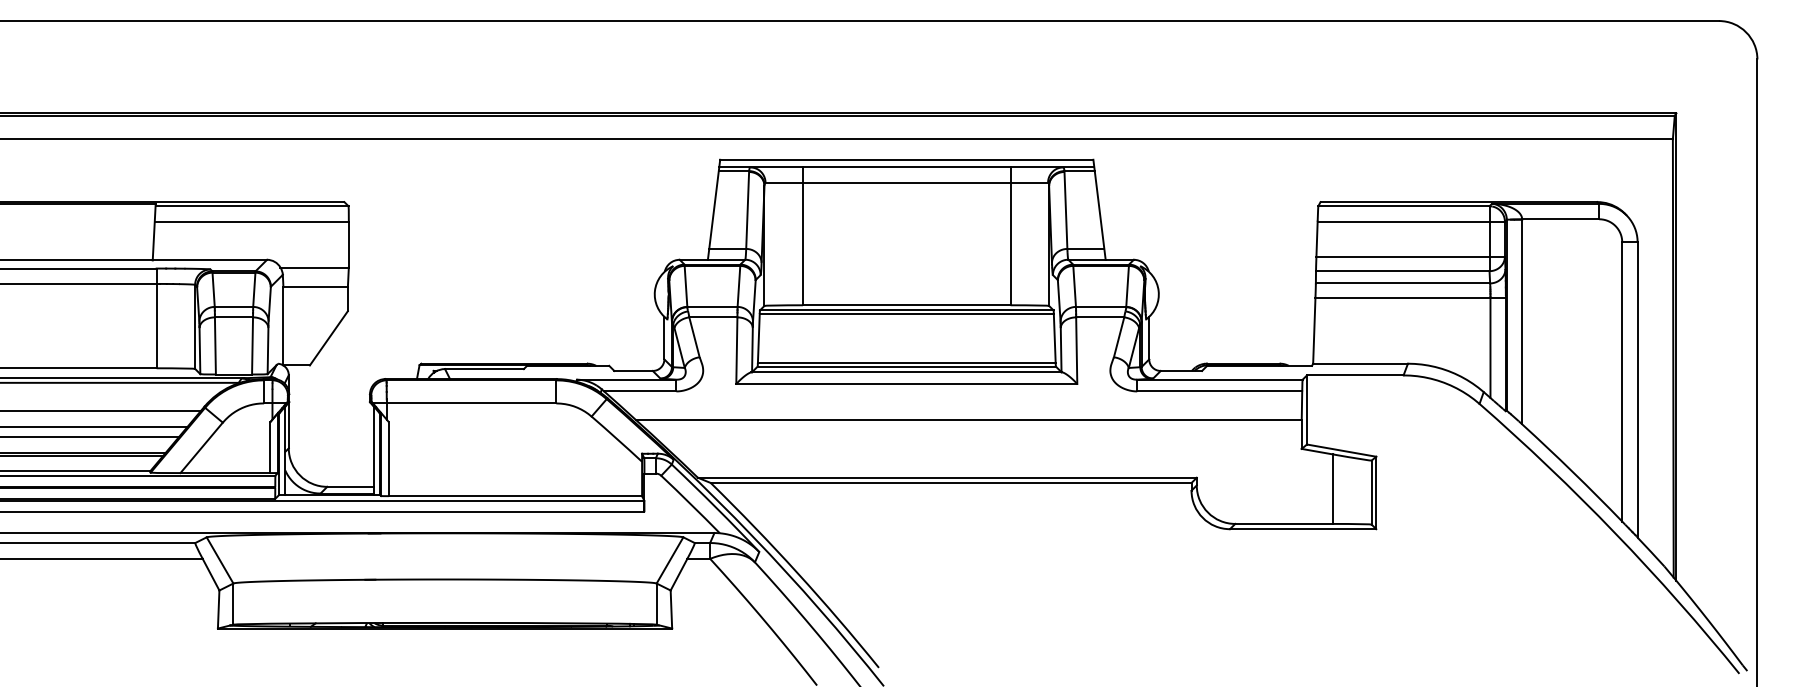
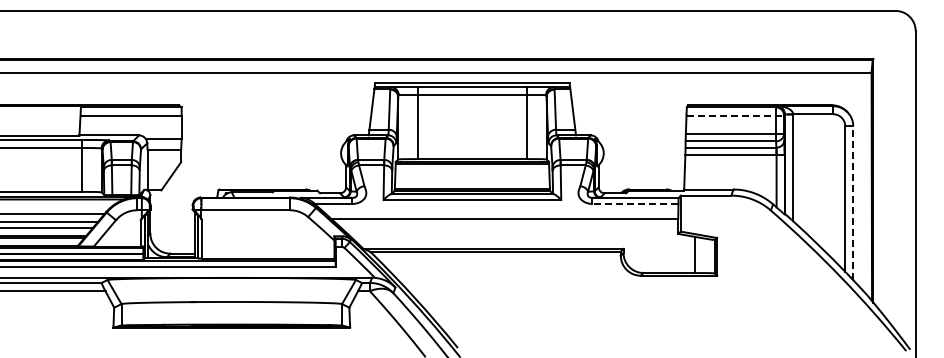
line: (1411, 221) -> (735, 115), solid -> dashed
line: (1219, 390) -> (635, 203), solid -> dashed
line: (1638, 390) -> (853, 203), solid -> dashed

